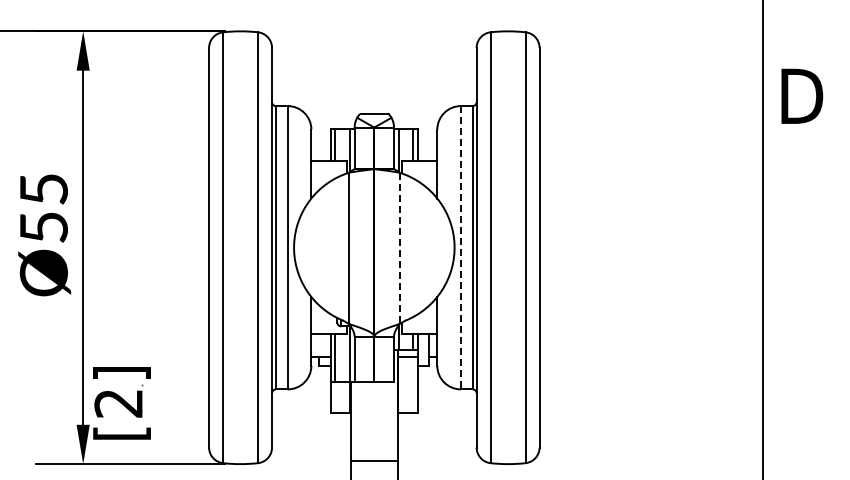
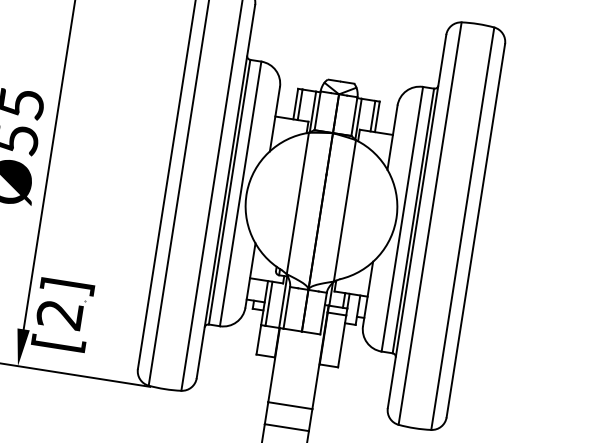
line: (460, 247) -> (402, 218), dashed -> solid
line: (399, 248) -> (344, 210), dashed -> solid

